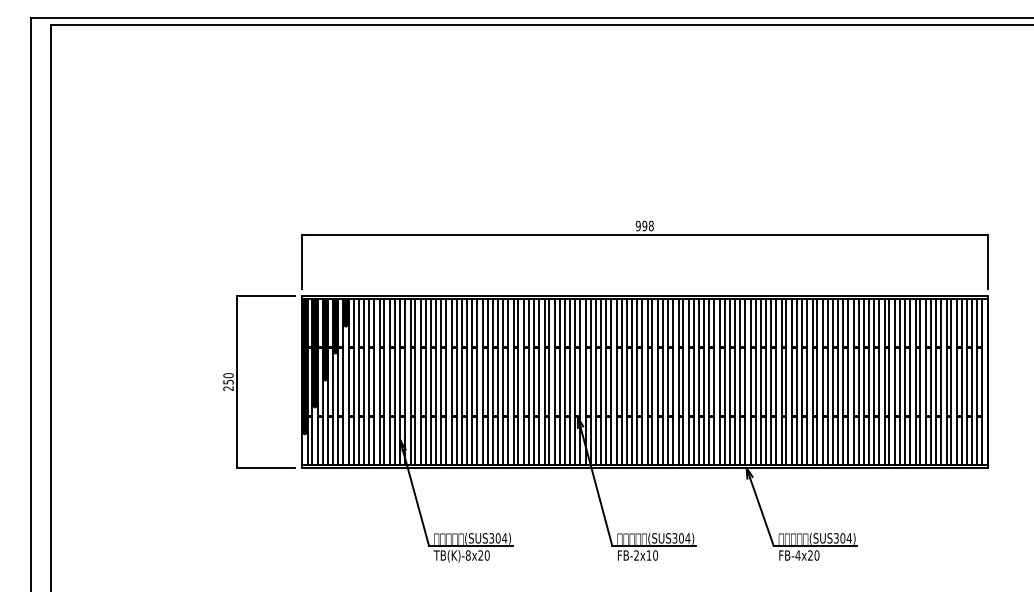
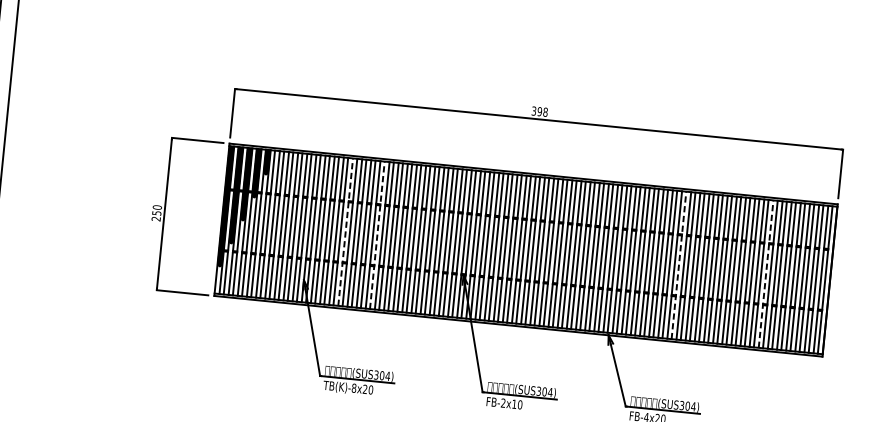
text: (637, 225) -> (533, 110), 998 -> 398
line: (441, 381) -> (345, 231), solid -> dashed
line: (477, 381) -> (377, 234), solid -> dashed
line: (817, 381) -> (679, 264), solid -> dashed
line: (915, 381) -> (766, 273), solid -> dashed

